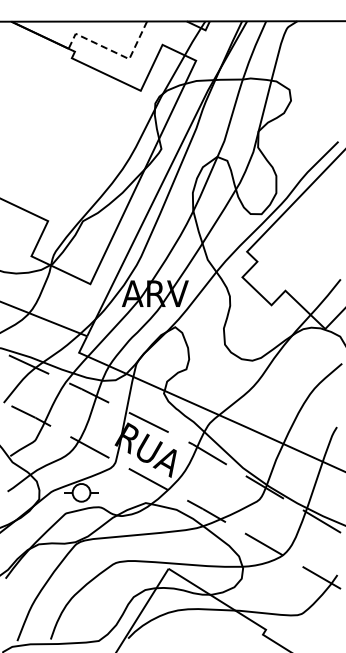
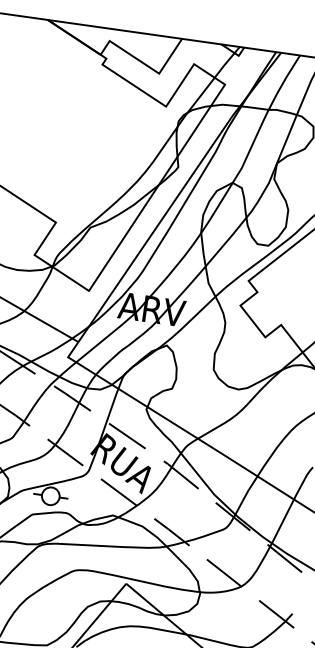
line: (113, 51) -> (144, 63), dashed -> solid

